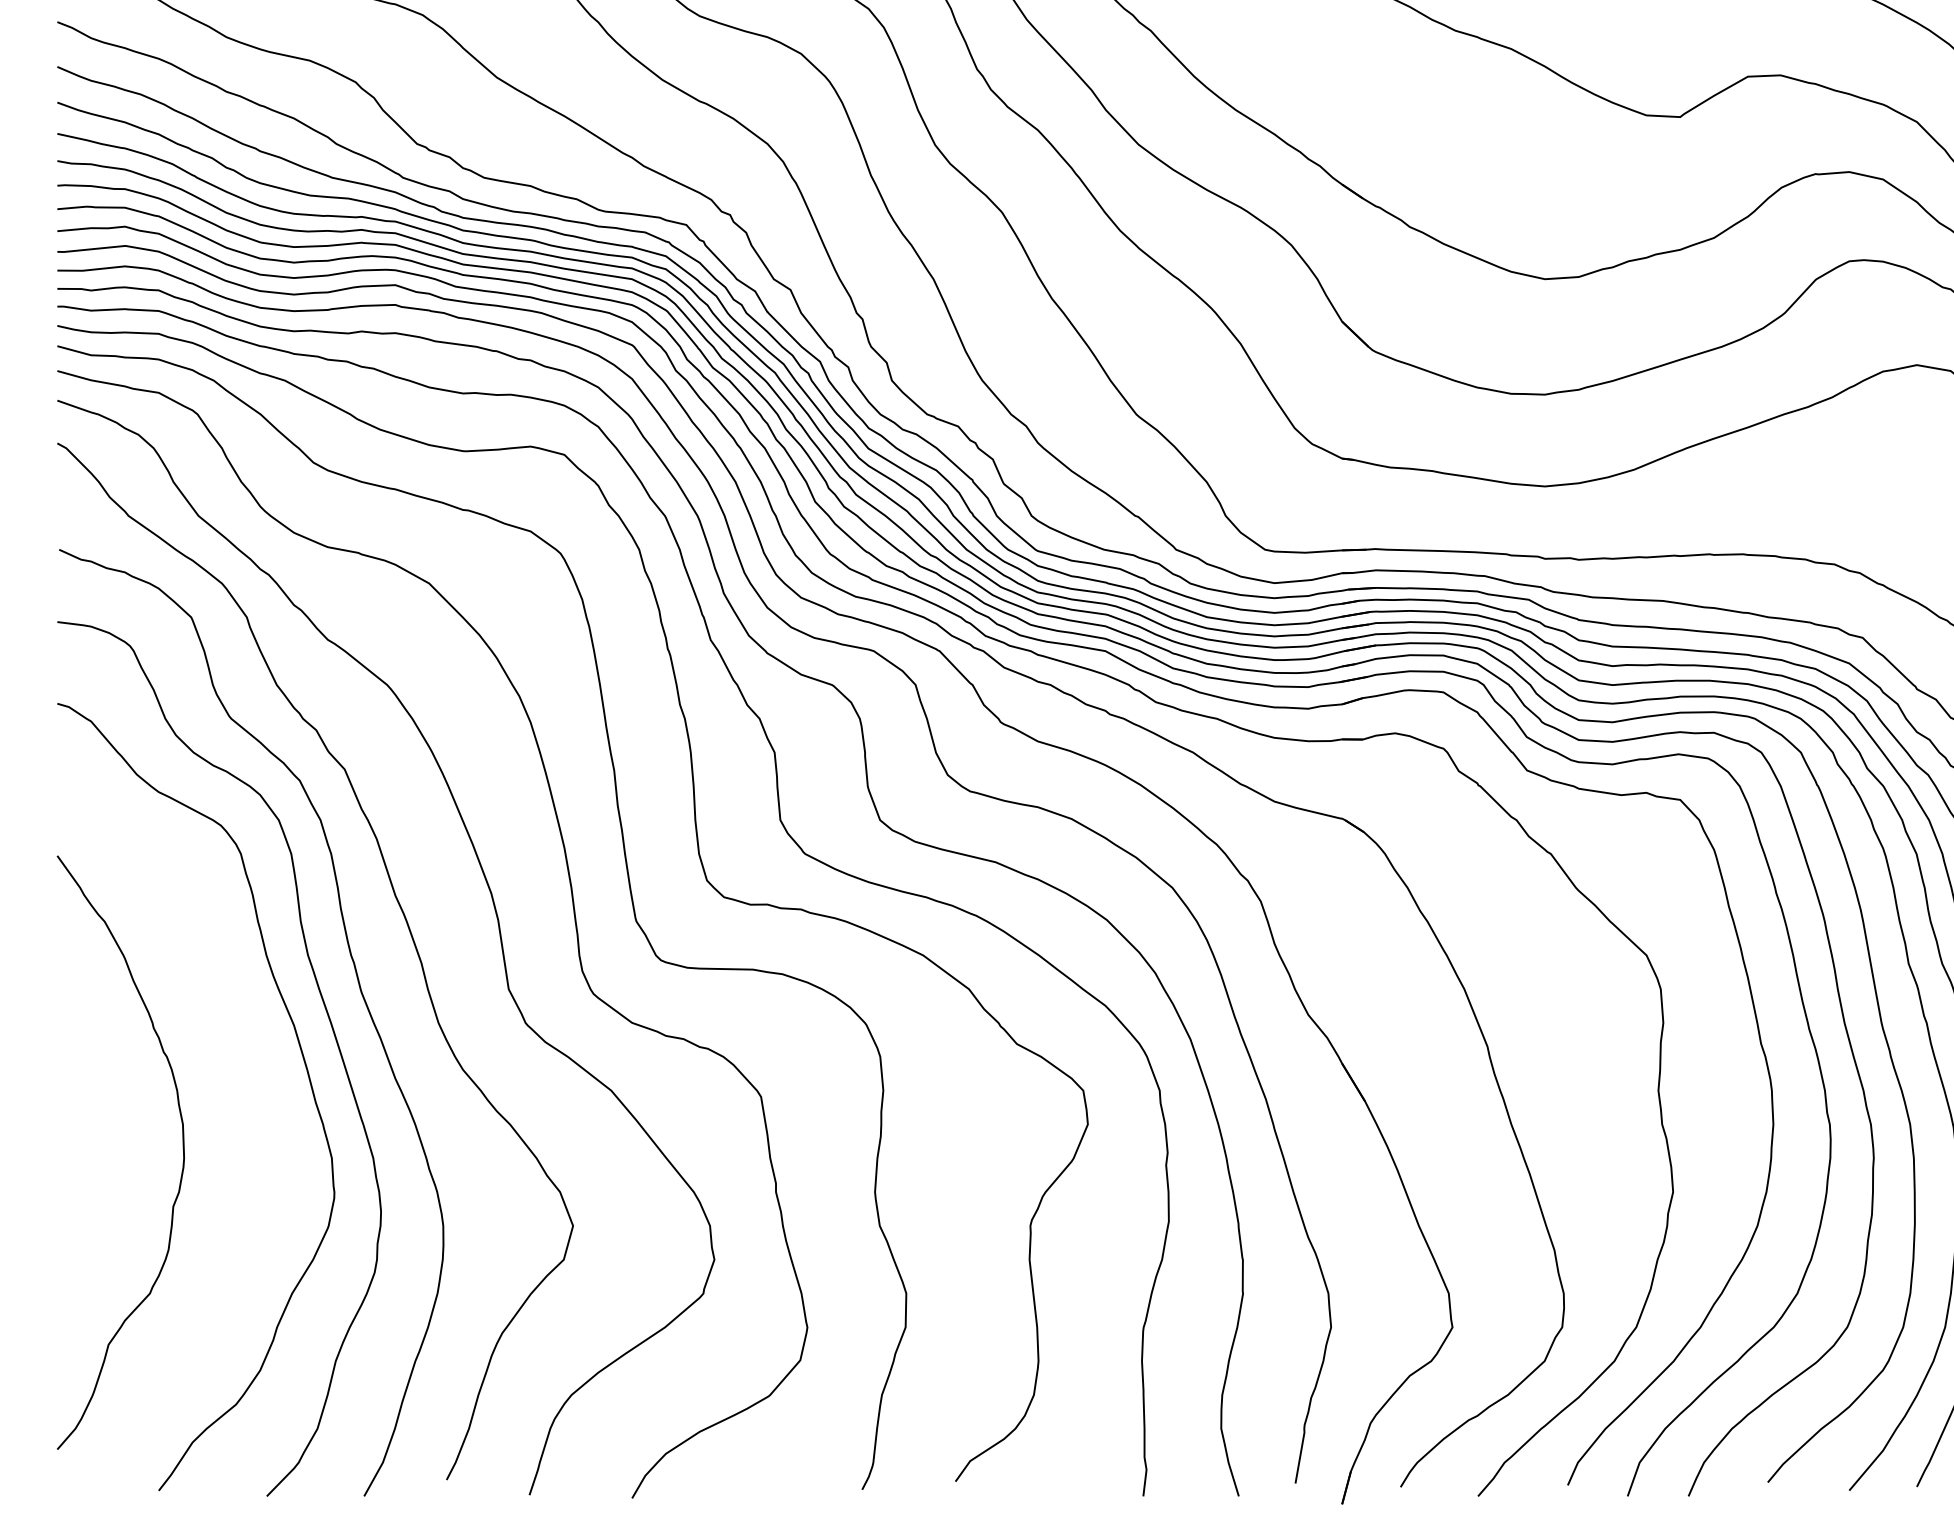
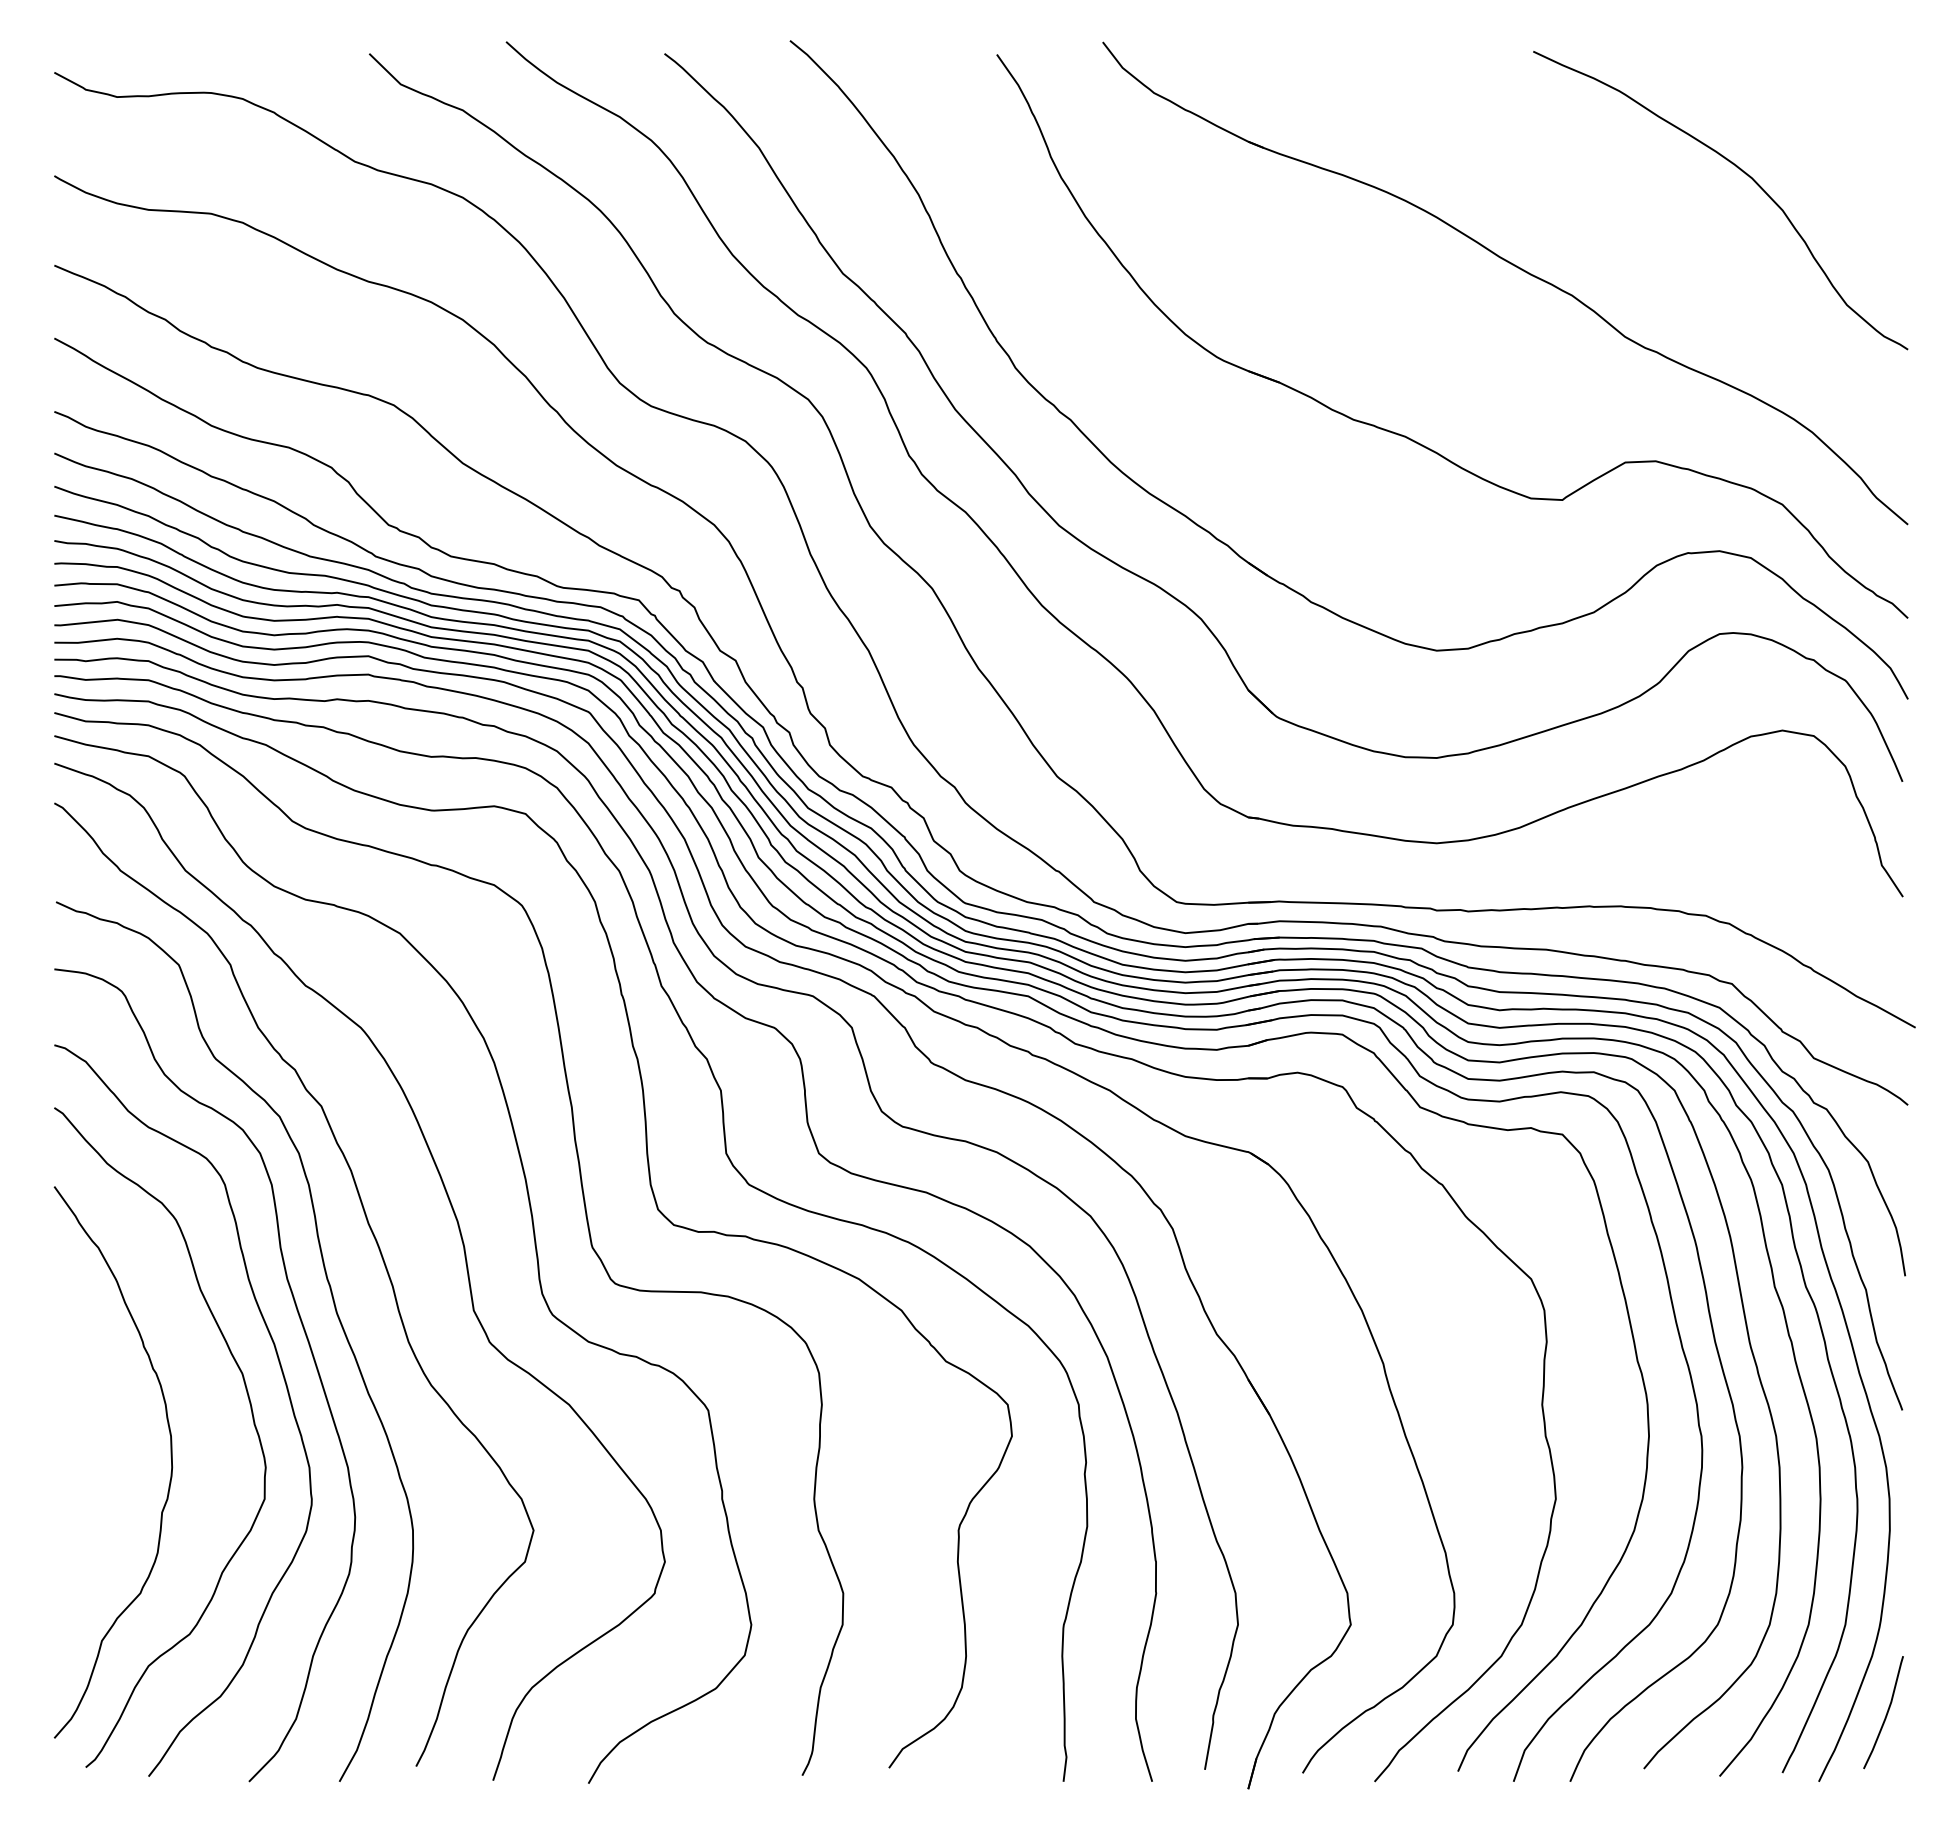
curve: (270, 1106) -> (252, 1419), added

